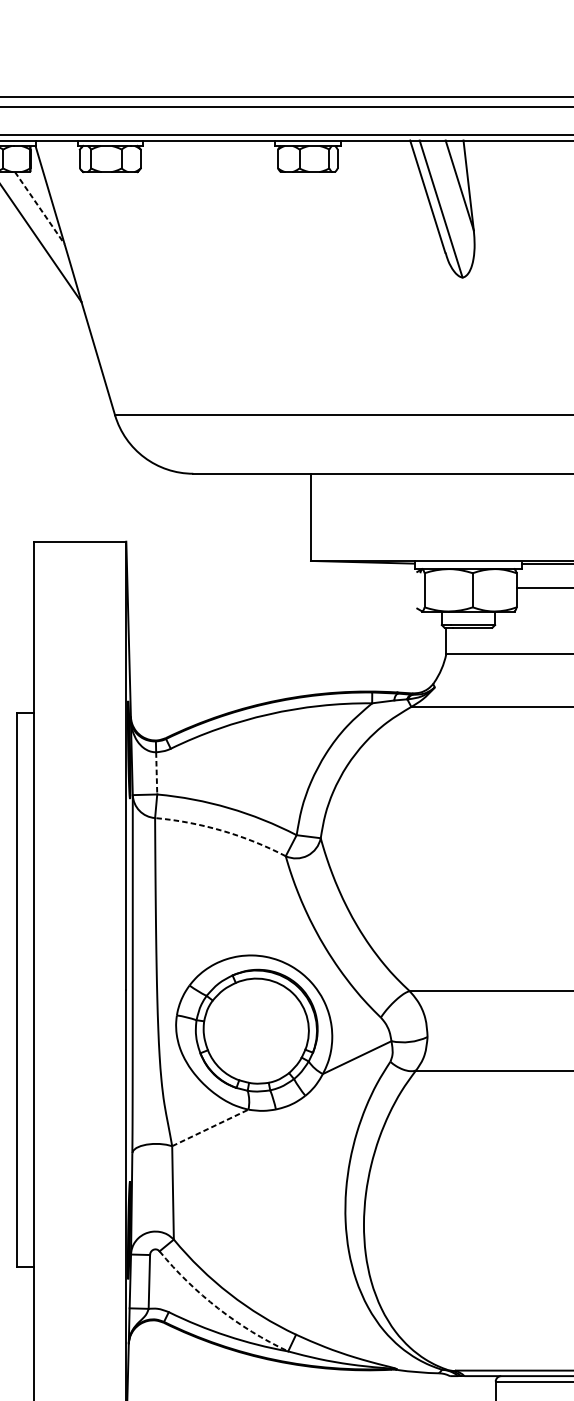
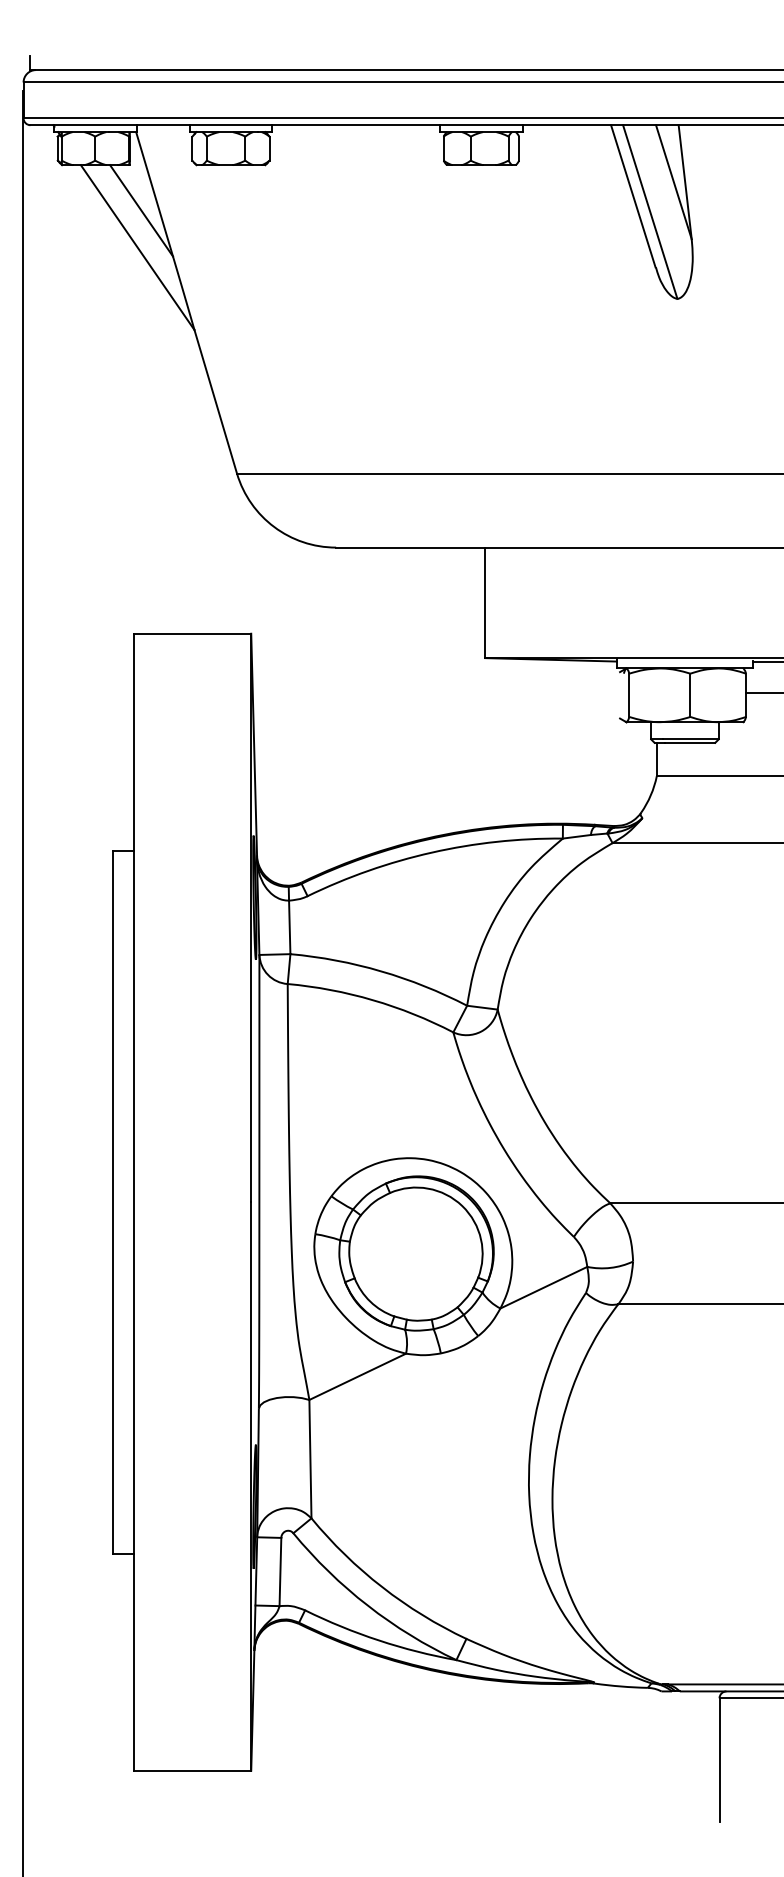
line: (39, 208) -> (141, 211), dashed -> solid
line: (156, 773) -> (289, 927), dashed -> solid
arc: (221, 831) -> (372, 1000), dashed -> solid
line: (210, 1127) -> (357, 1376), dashed -> solid
arc: (218, 1308) -> (367, 1605), dashed -> solid

